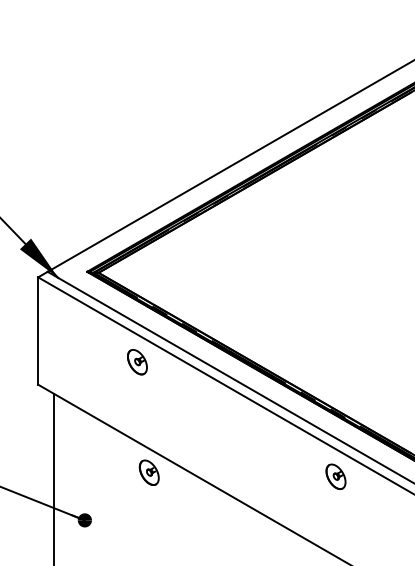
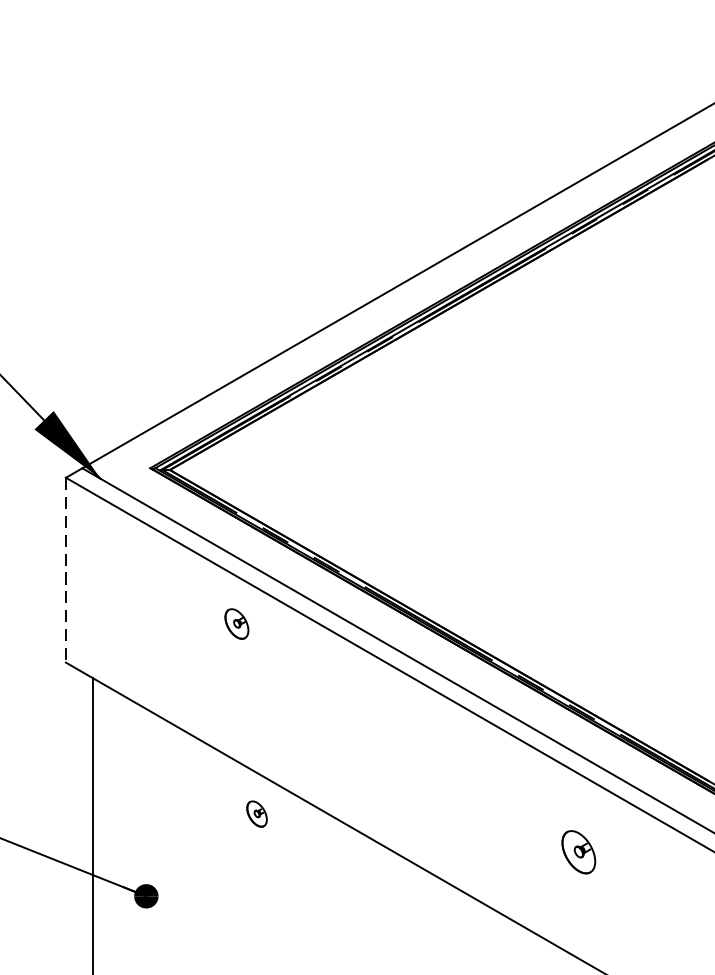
line: (38, 331) -> (66, 571), solid -> dashed
part: (137, 362) -> (236, 624), size x0.7
part: (148, 472) -> (255, 813), size x0.6
part: (335, 476) -> (577, 851), moved

